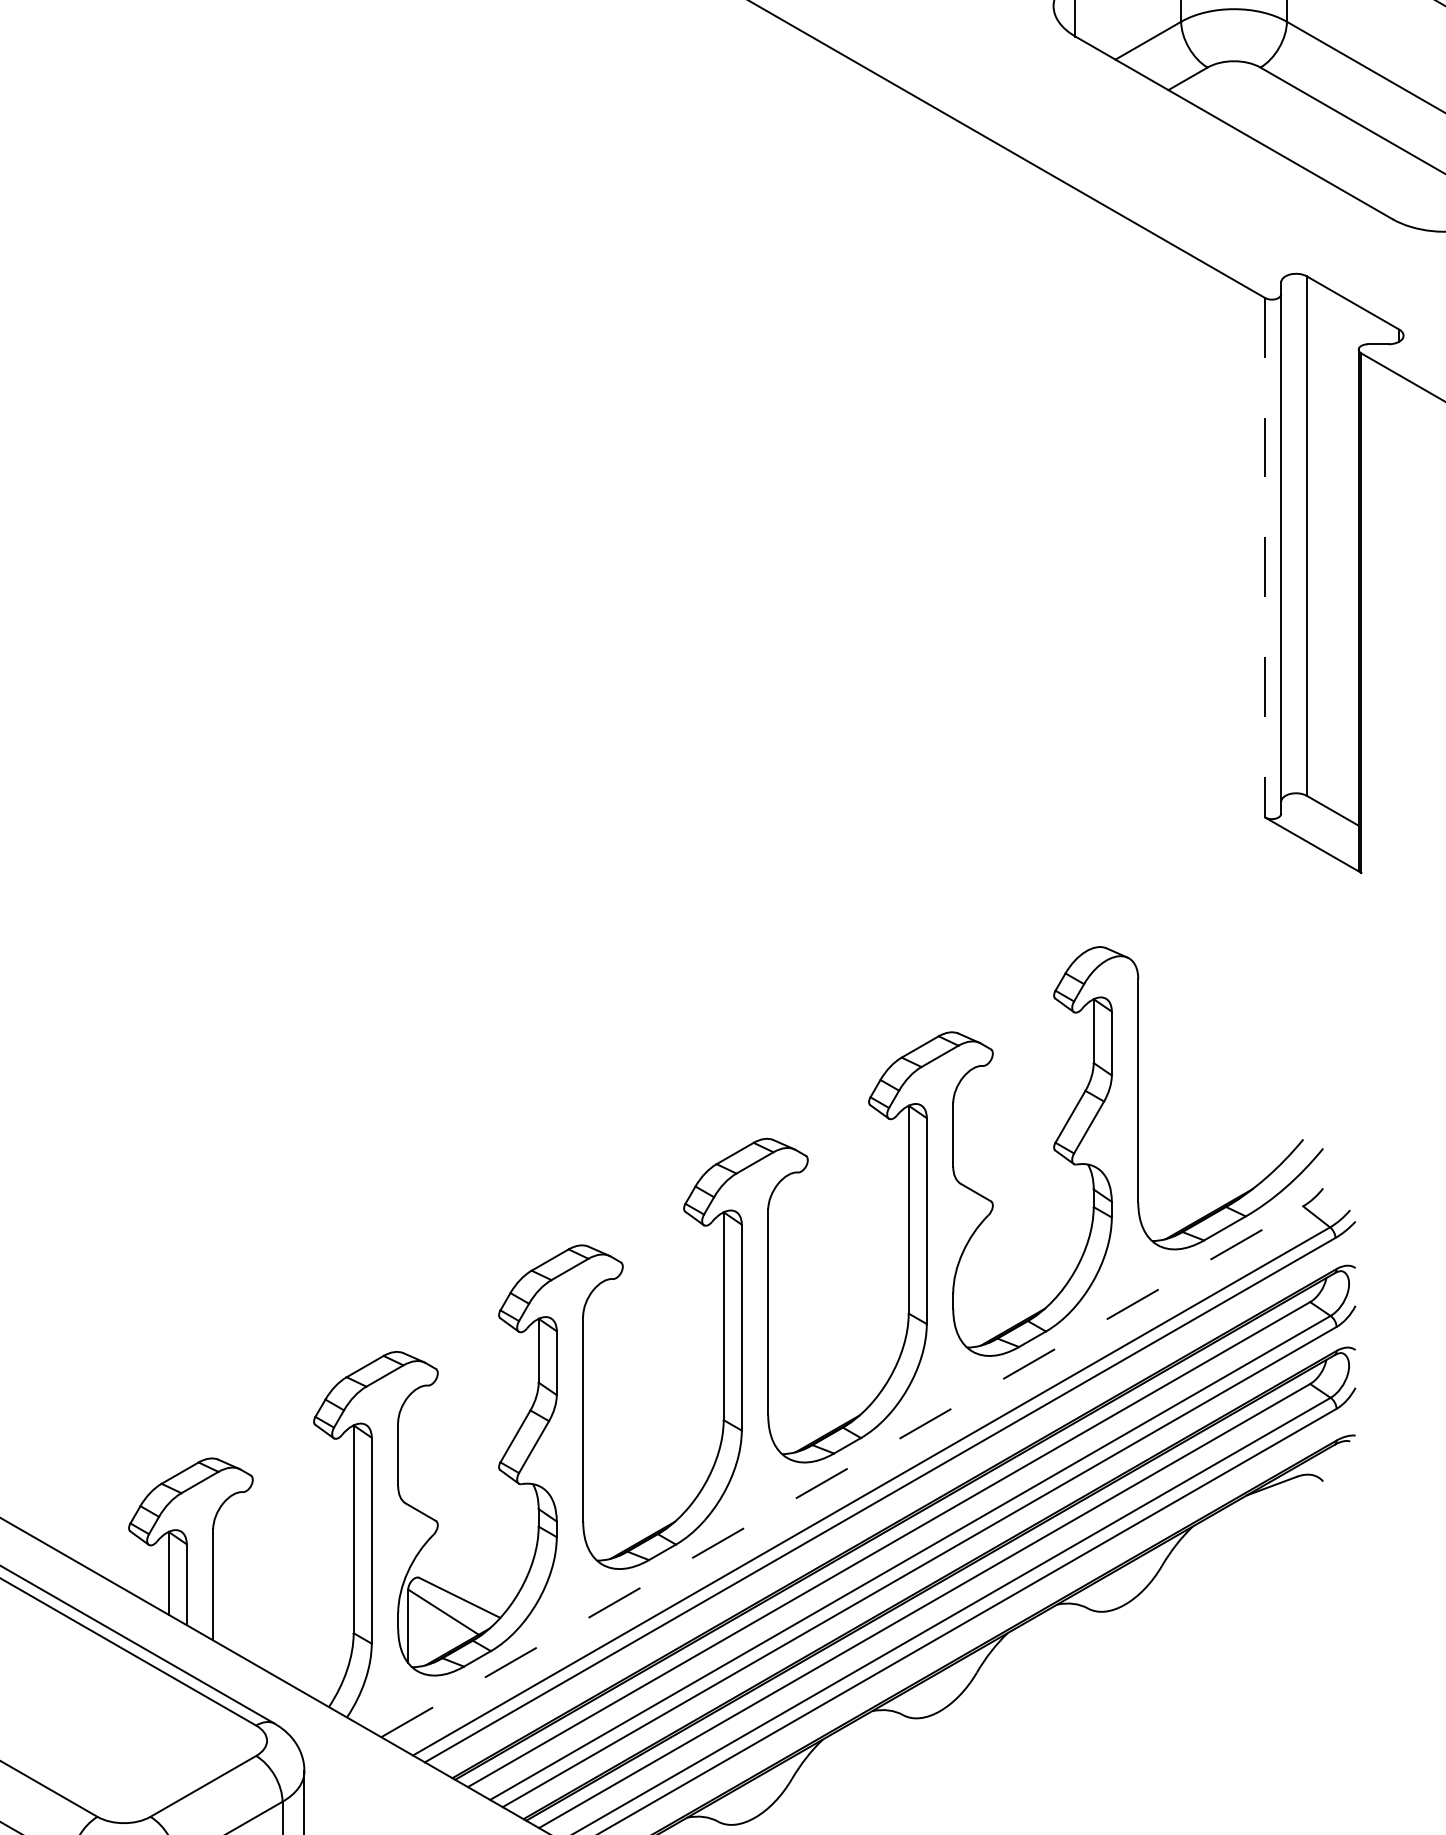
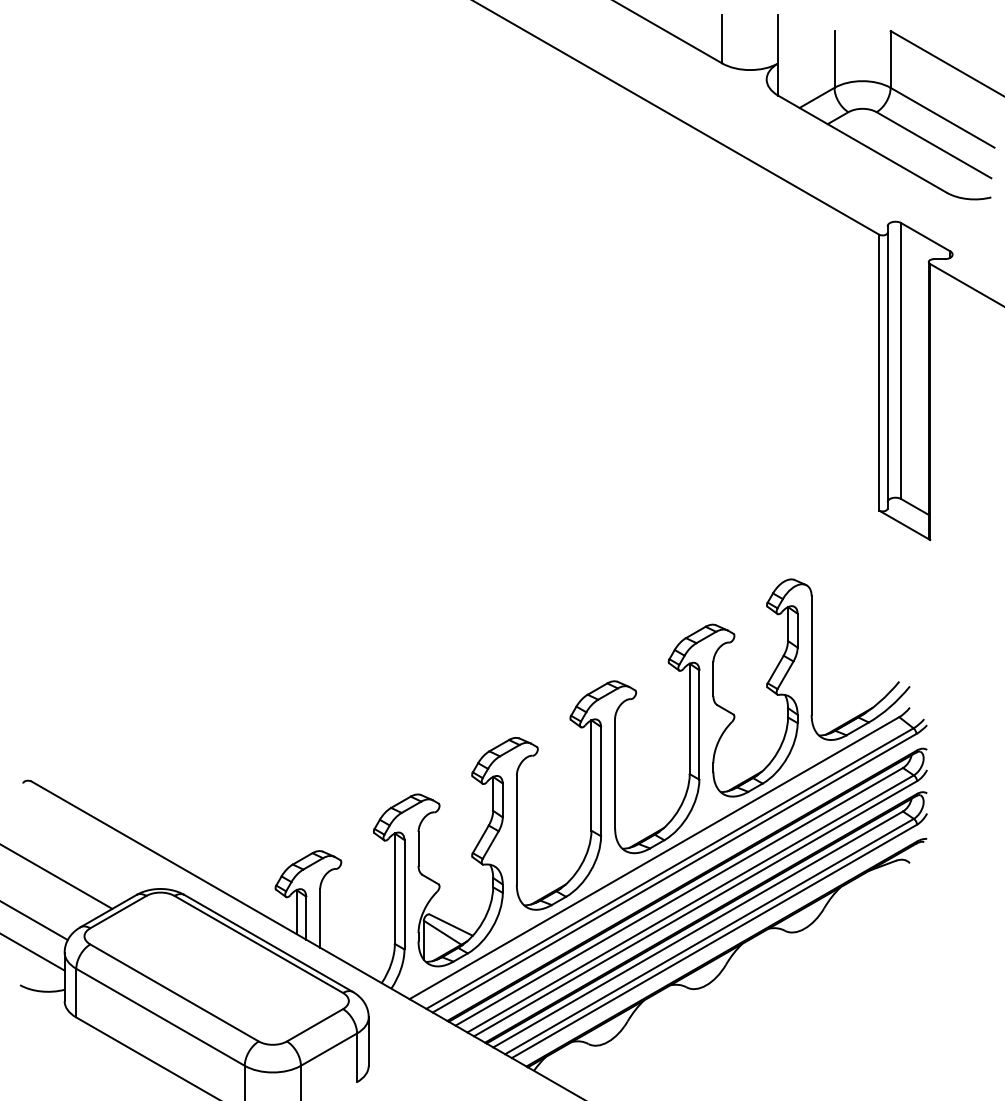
line: (1265, 557) -> (879, 372), dashed -> solid
line: (842, 1472) -> (654, 858), dashed -> solid

